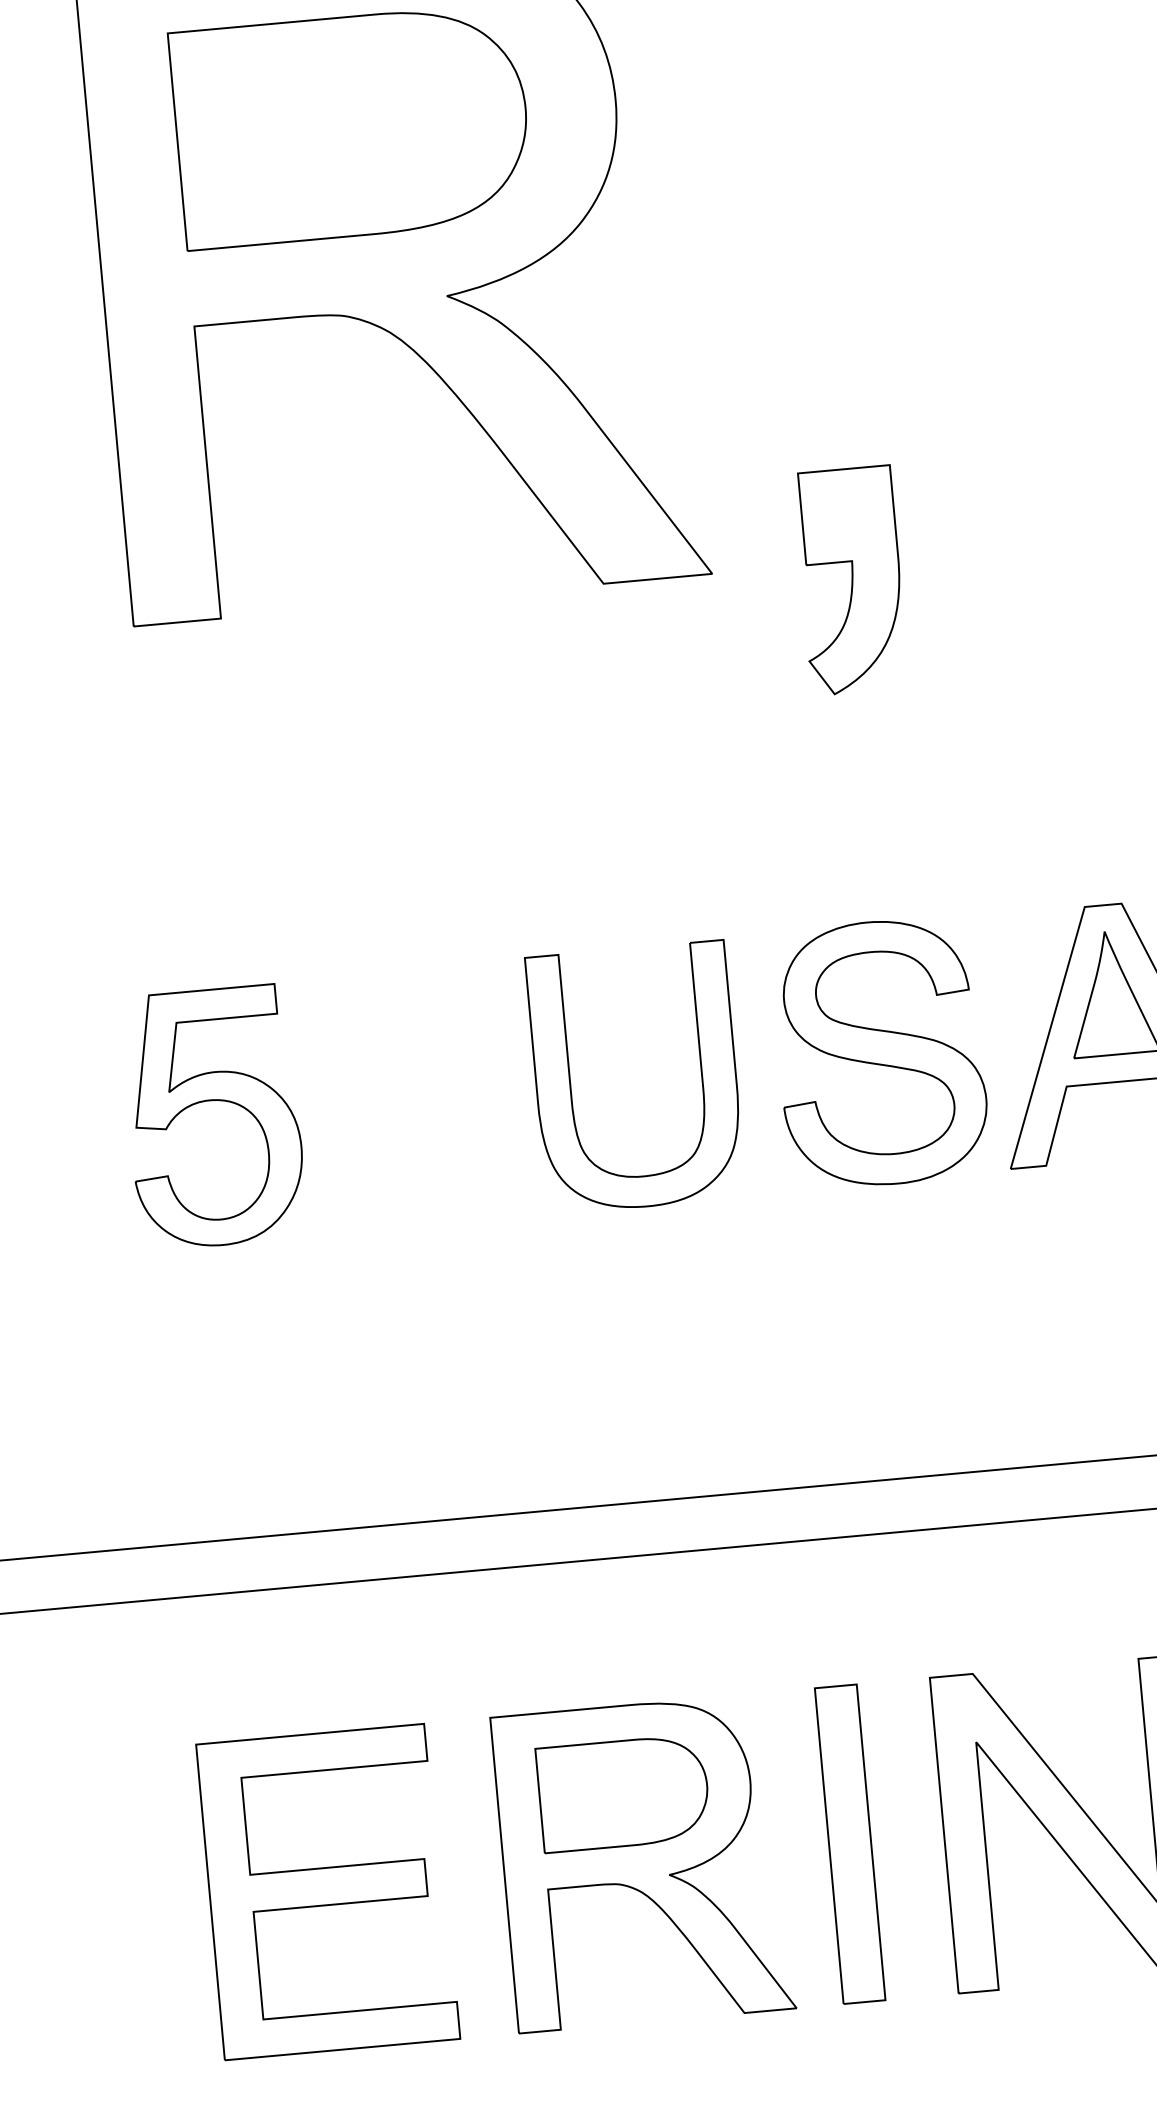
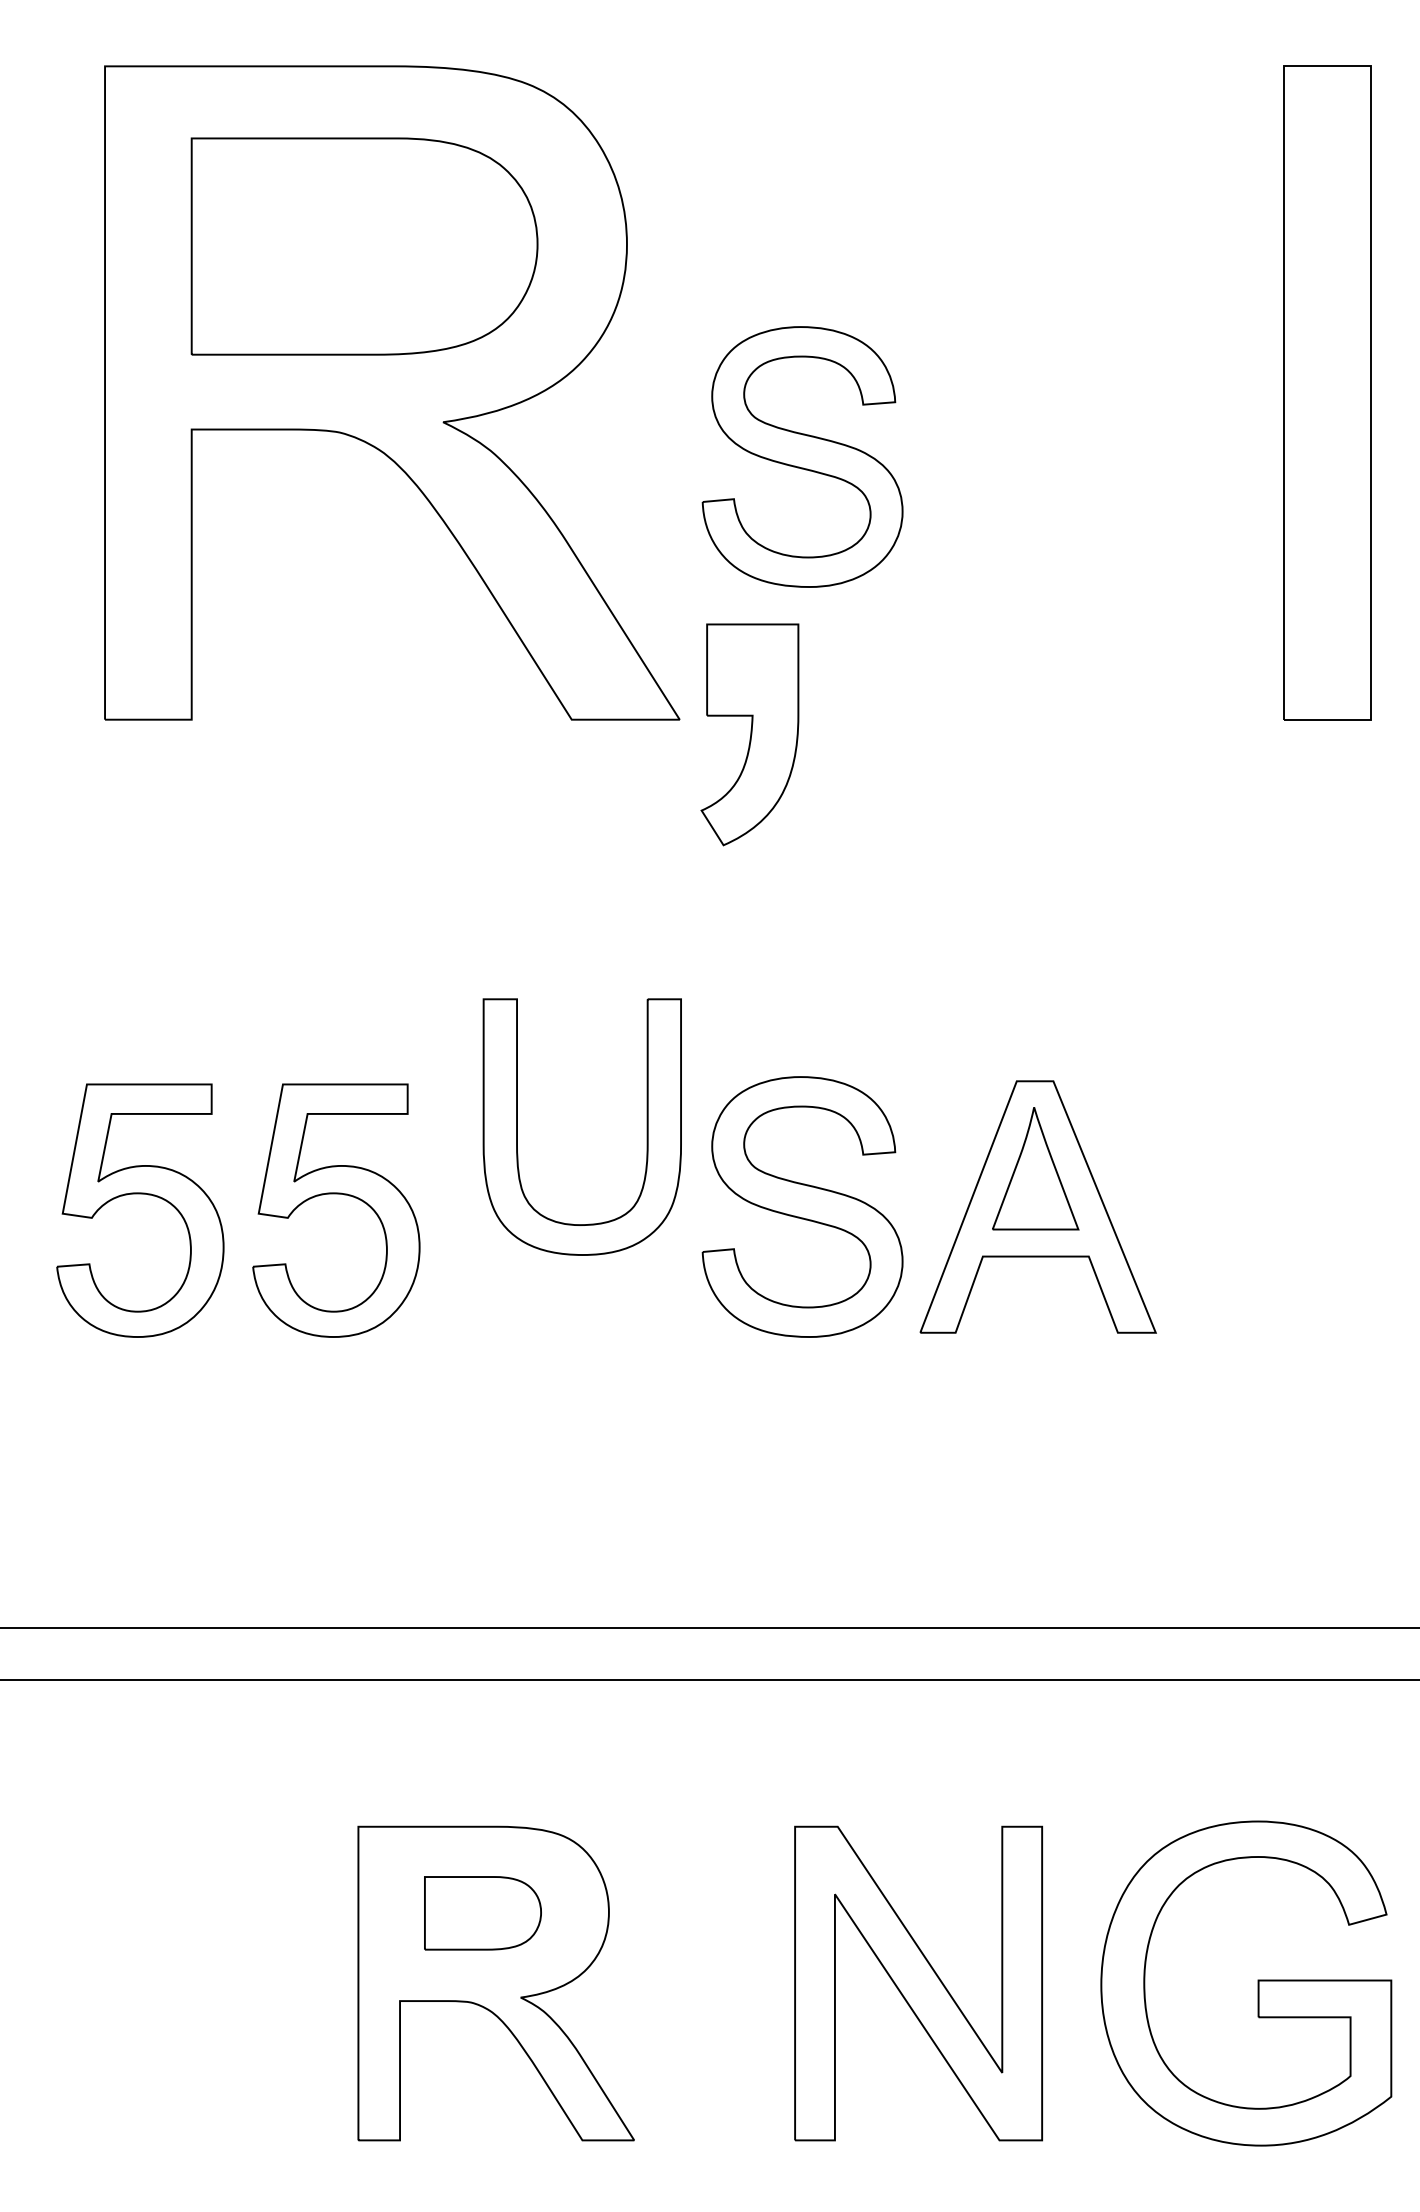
part: (811, 297) -> (802, 456), added
part: (850, 580) -> (749, 734), moved
part: (570, 1082) -> (517, 1126), moved
part: (410, 1083) -> (336, 1194), added
part: (623, 1793) -> (482, 1913), size x0.7
part: (849, 1844) -> (701, 1983), removed
part: (327, 1891) -> (182, 1983), removed

